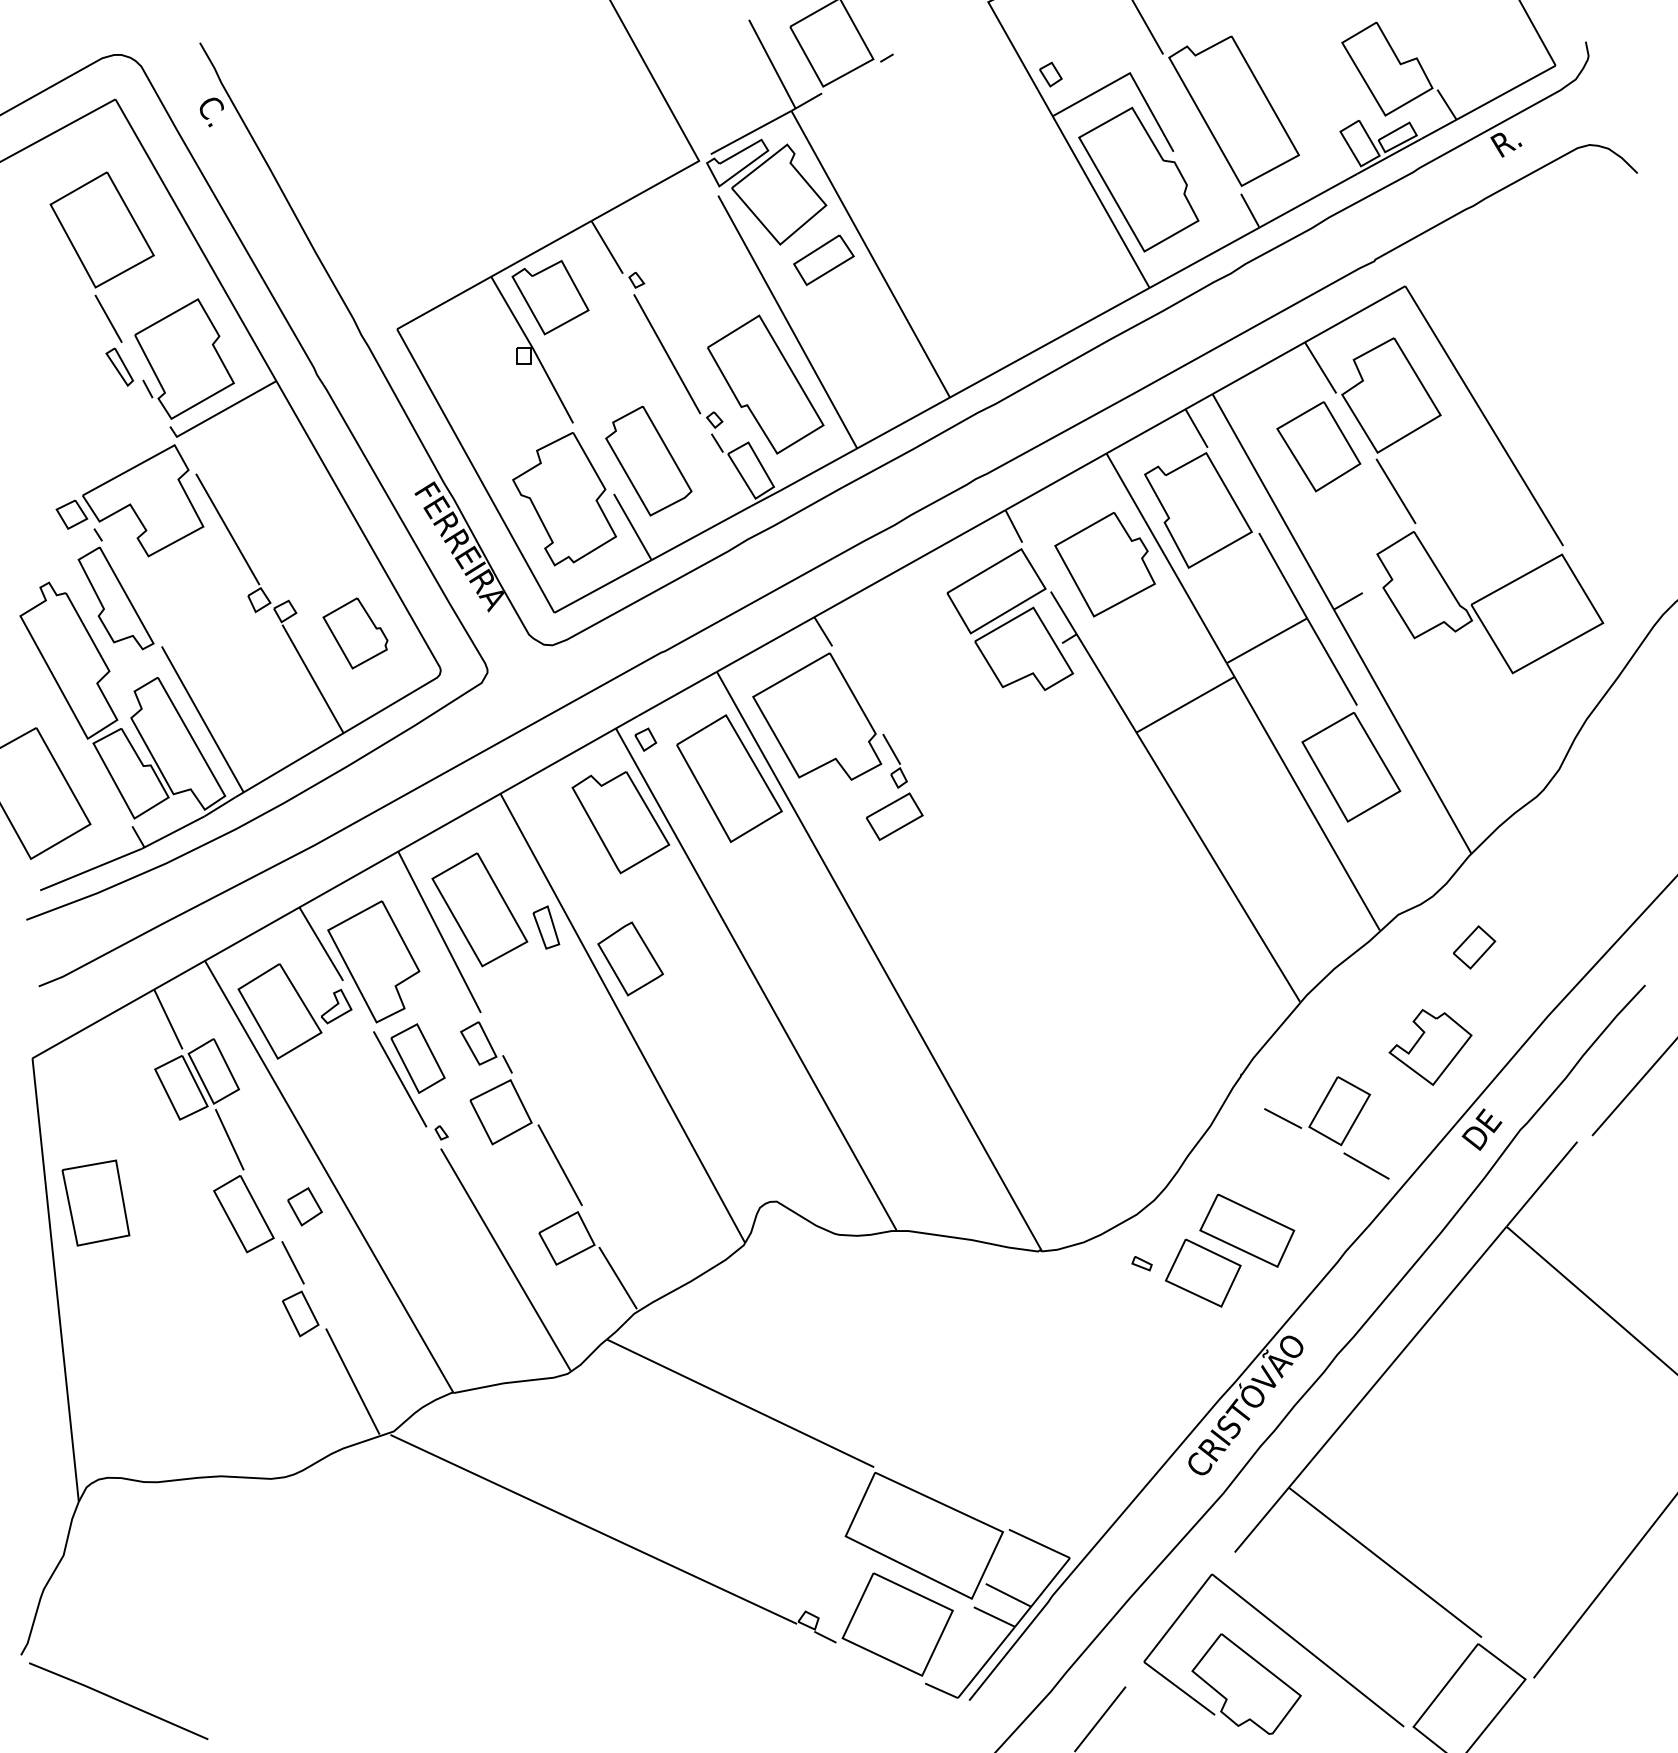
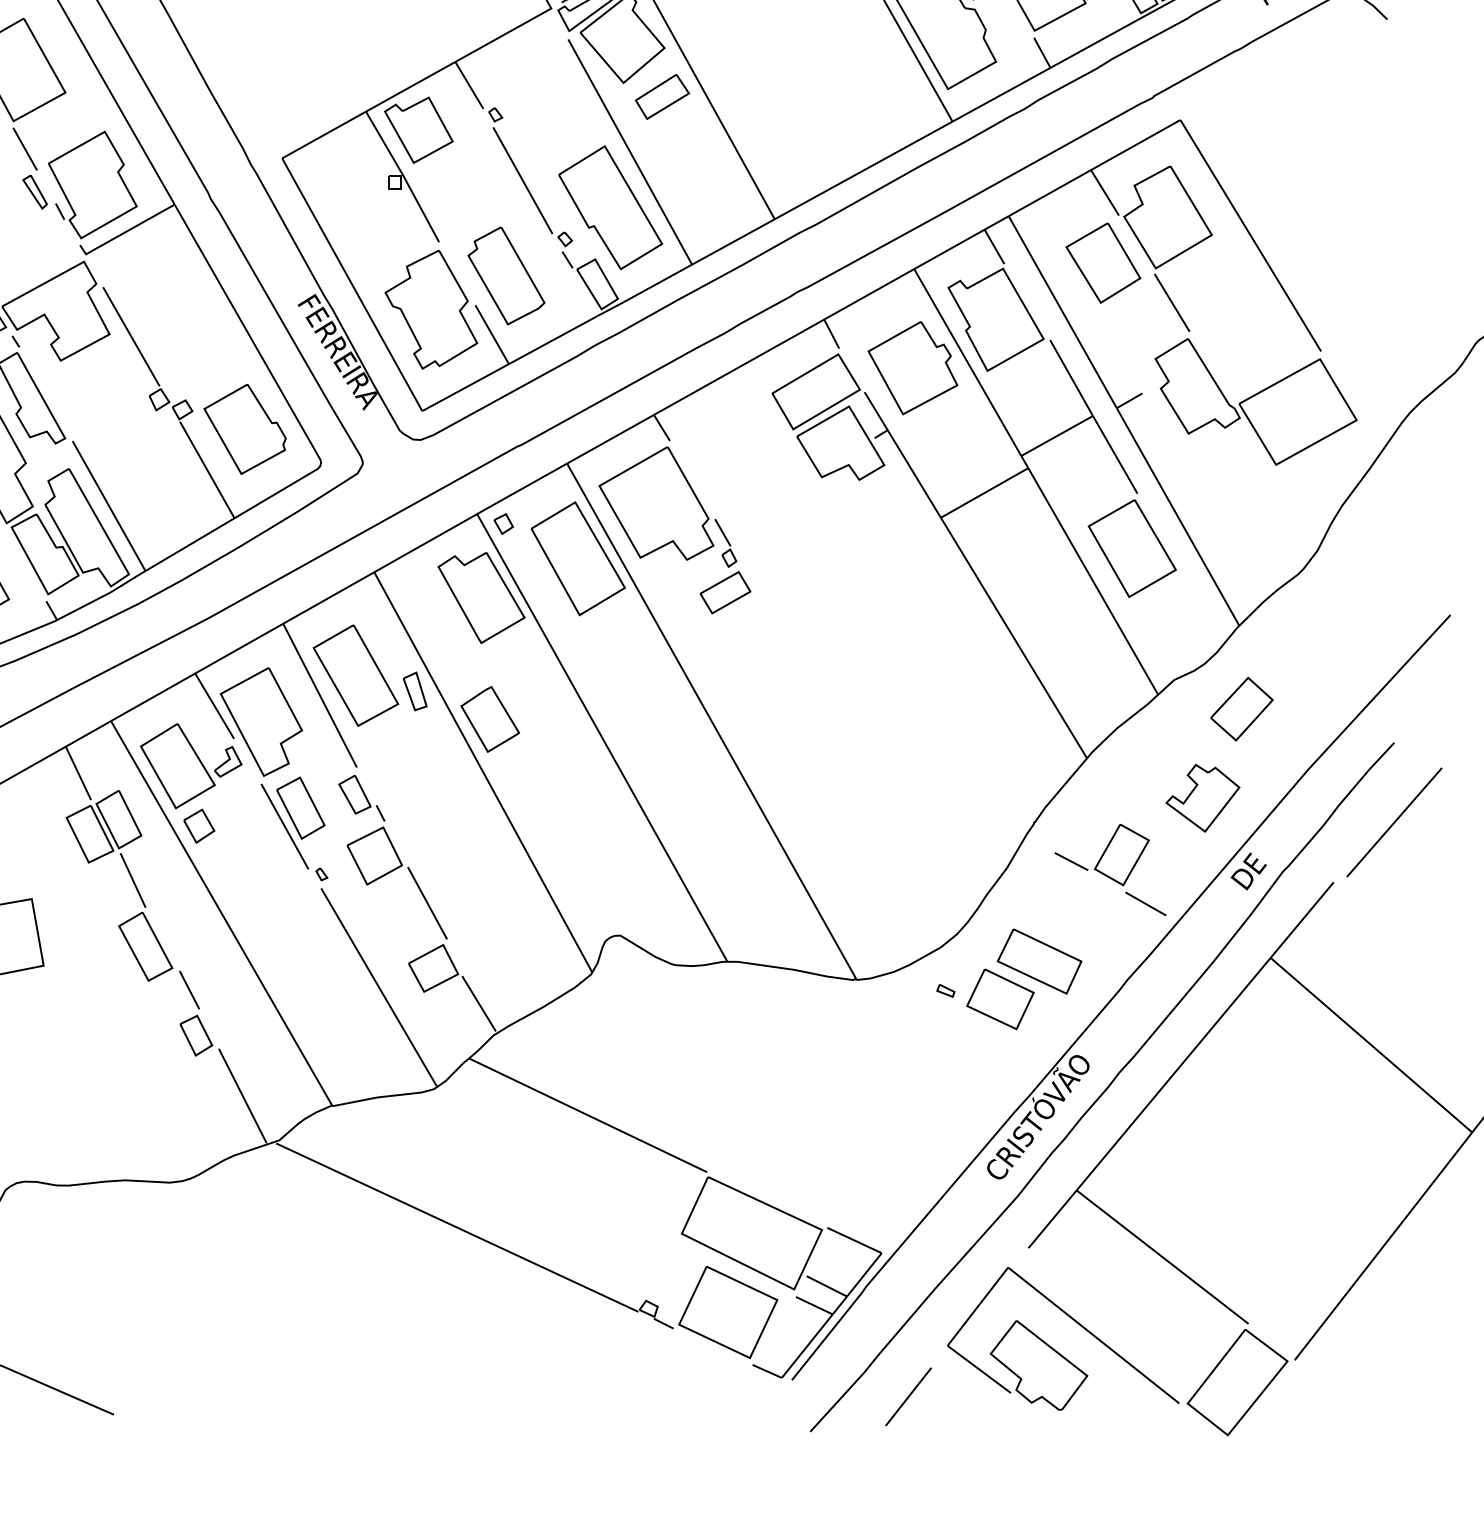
part: (355, 633) -> (245, 429), size x1.43
part: (1474, 947) -> (1242, 709), size x1.67
part: (304, 1206) -> (198, 825), moved

